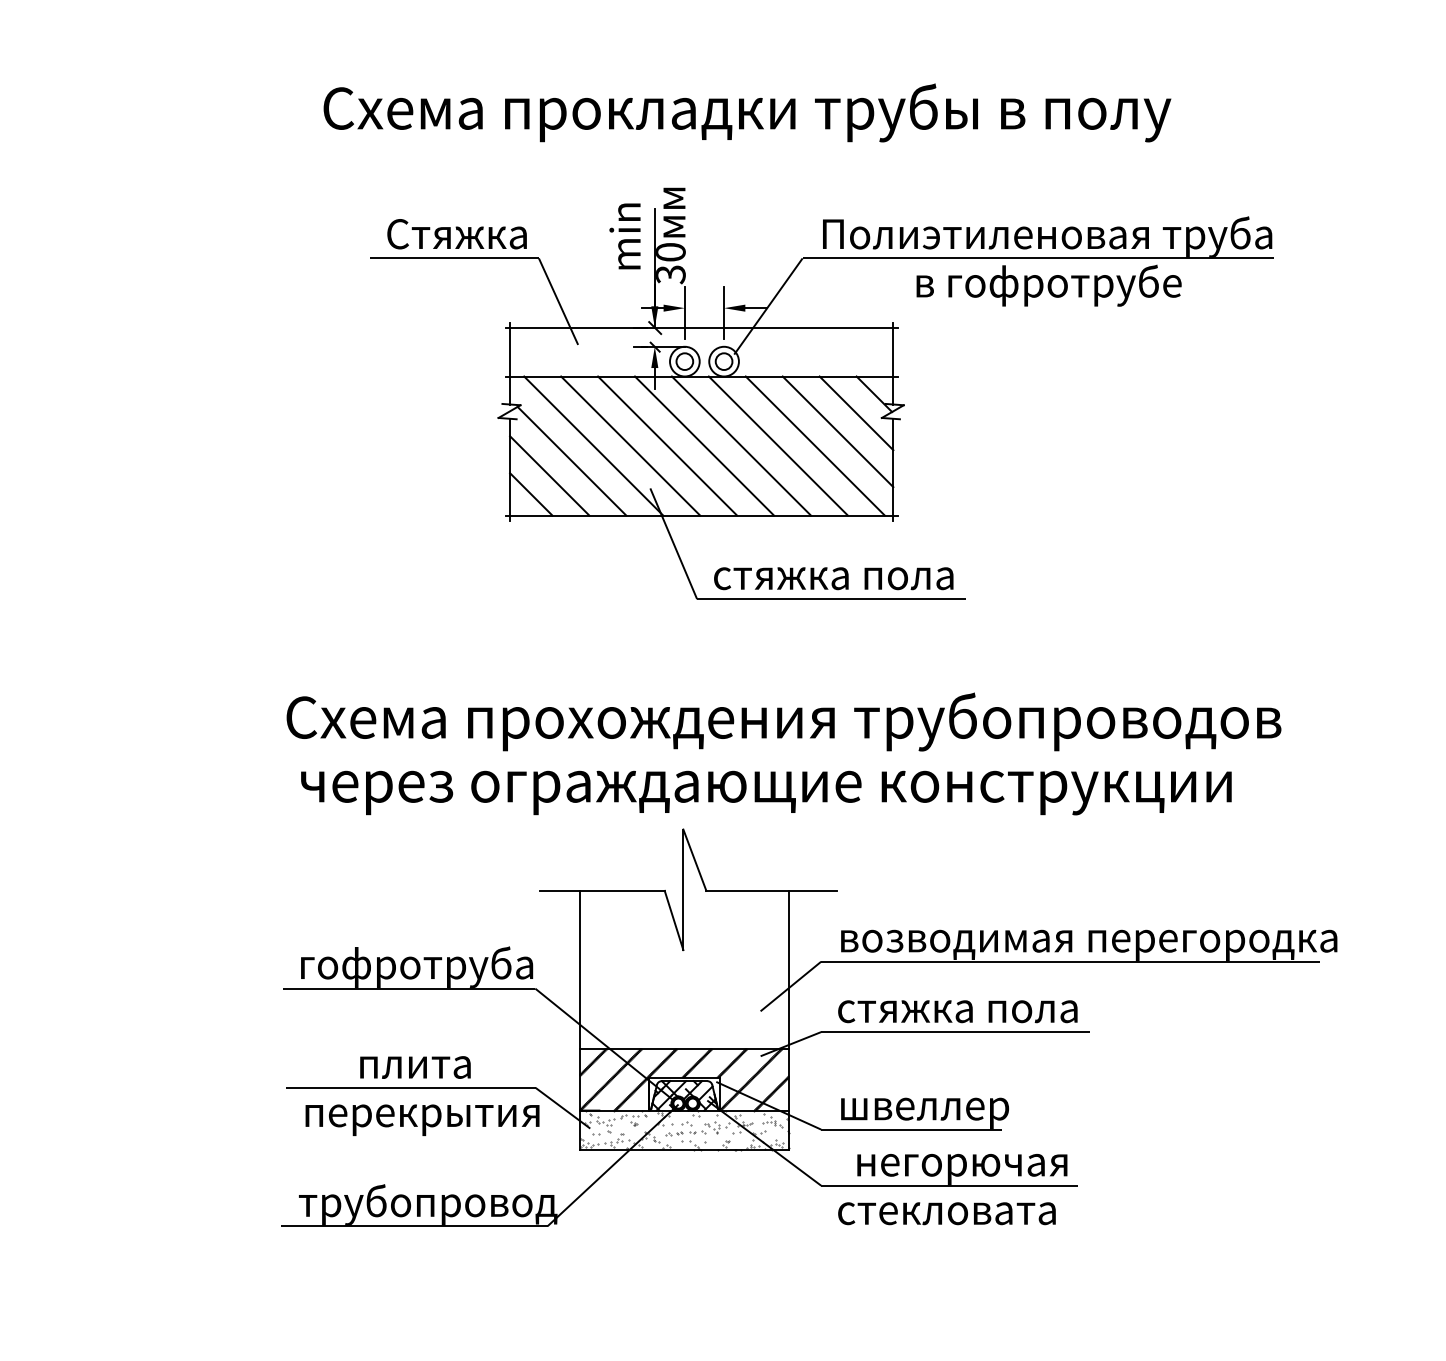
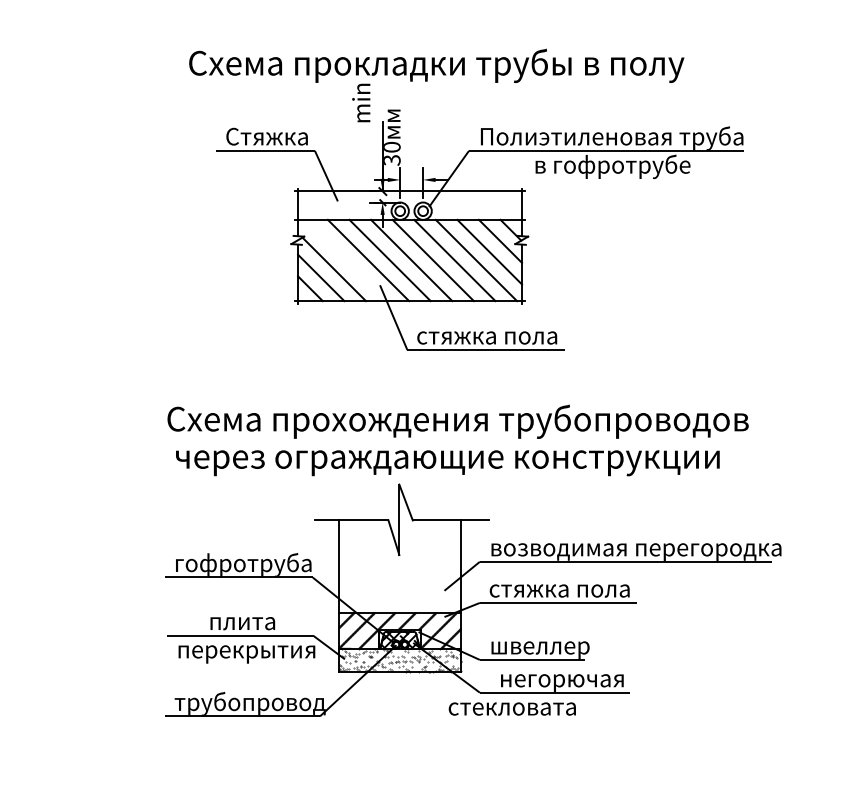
text: (625, 235) -> (361, 102), moved
line: (592, 446) -> (346, 260), removed
text: (945, 1212) -> (511, 708), moved

